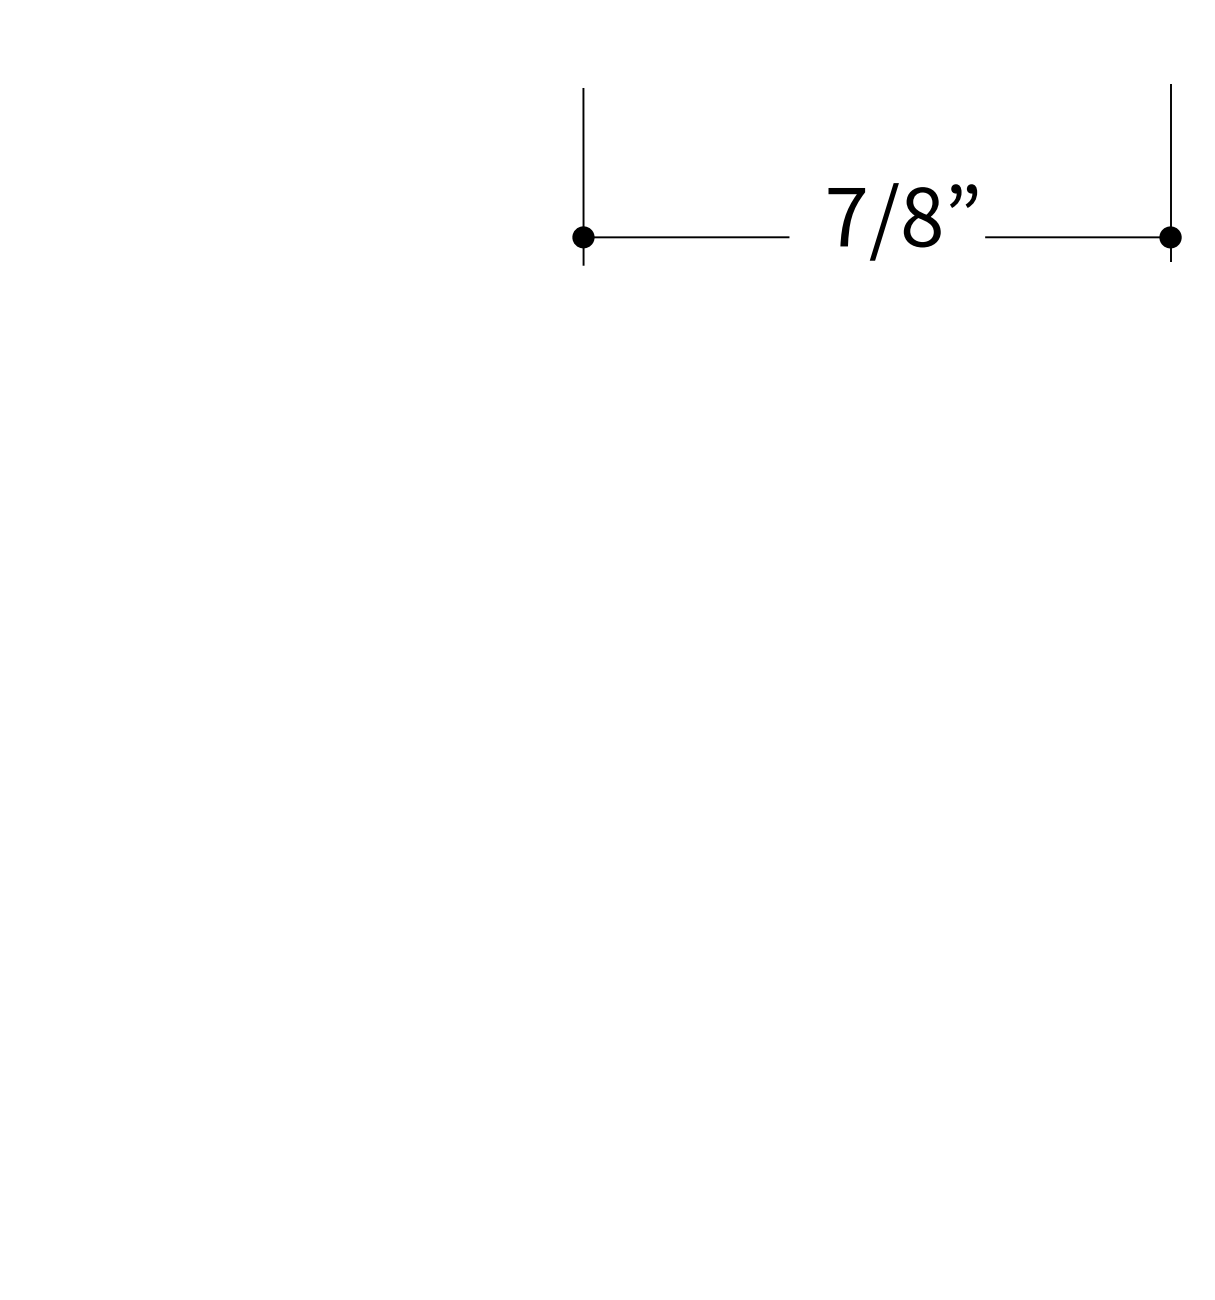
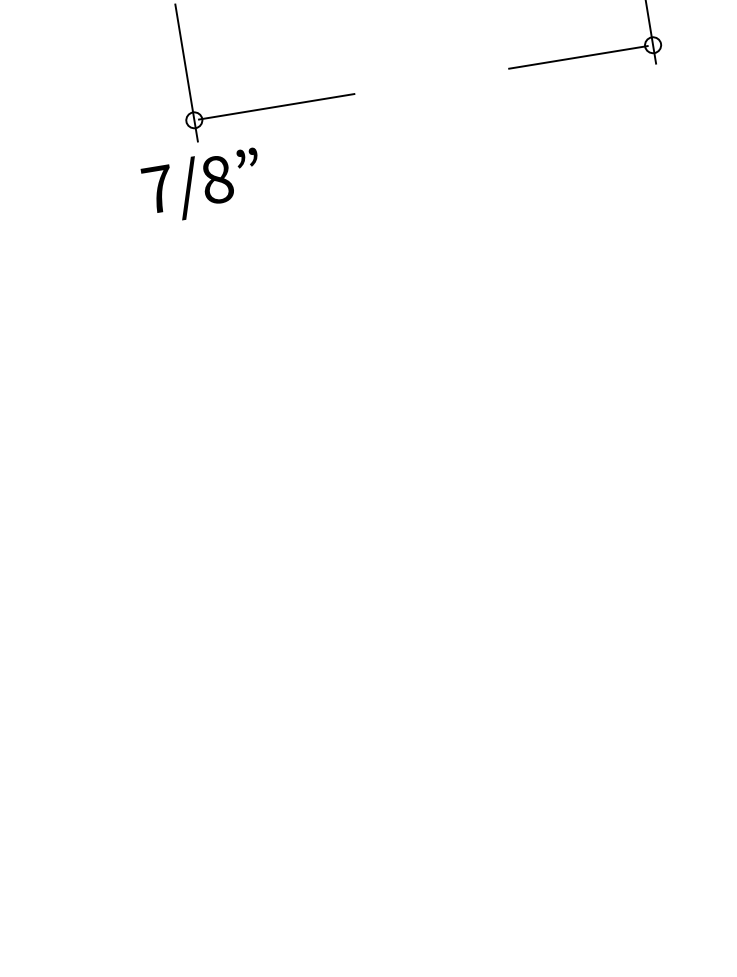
text: (902, 221) -> (202, 185), moved
fill: (583, 237) -> (194, 120), removed
fill: (1170, 237) -> (653, 45), removed

